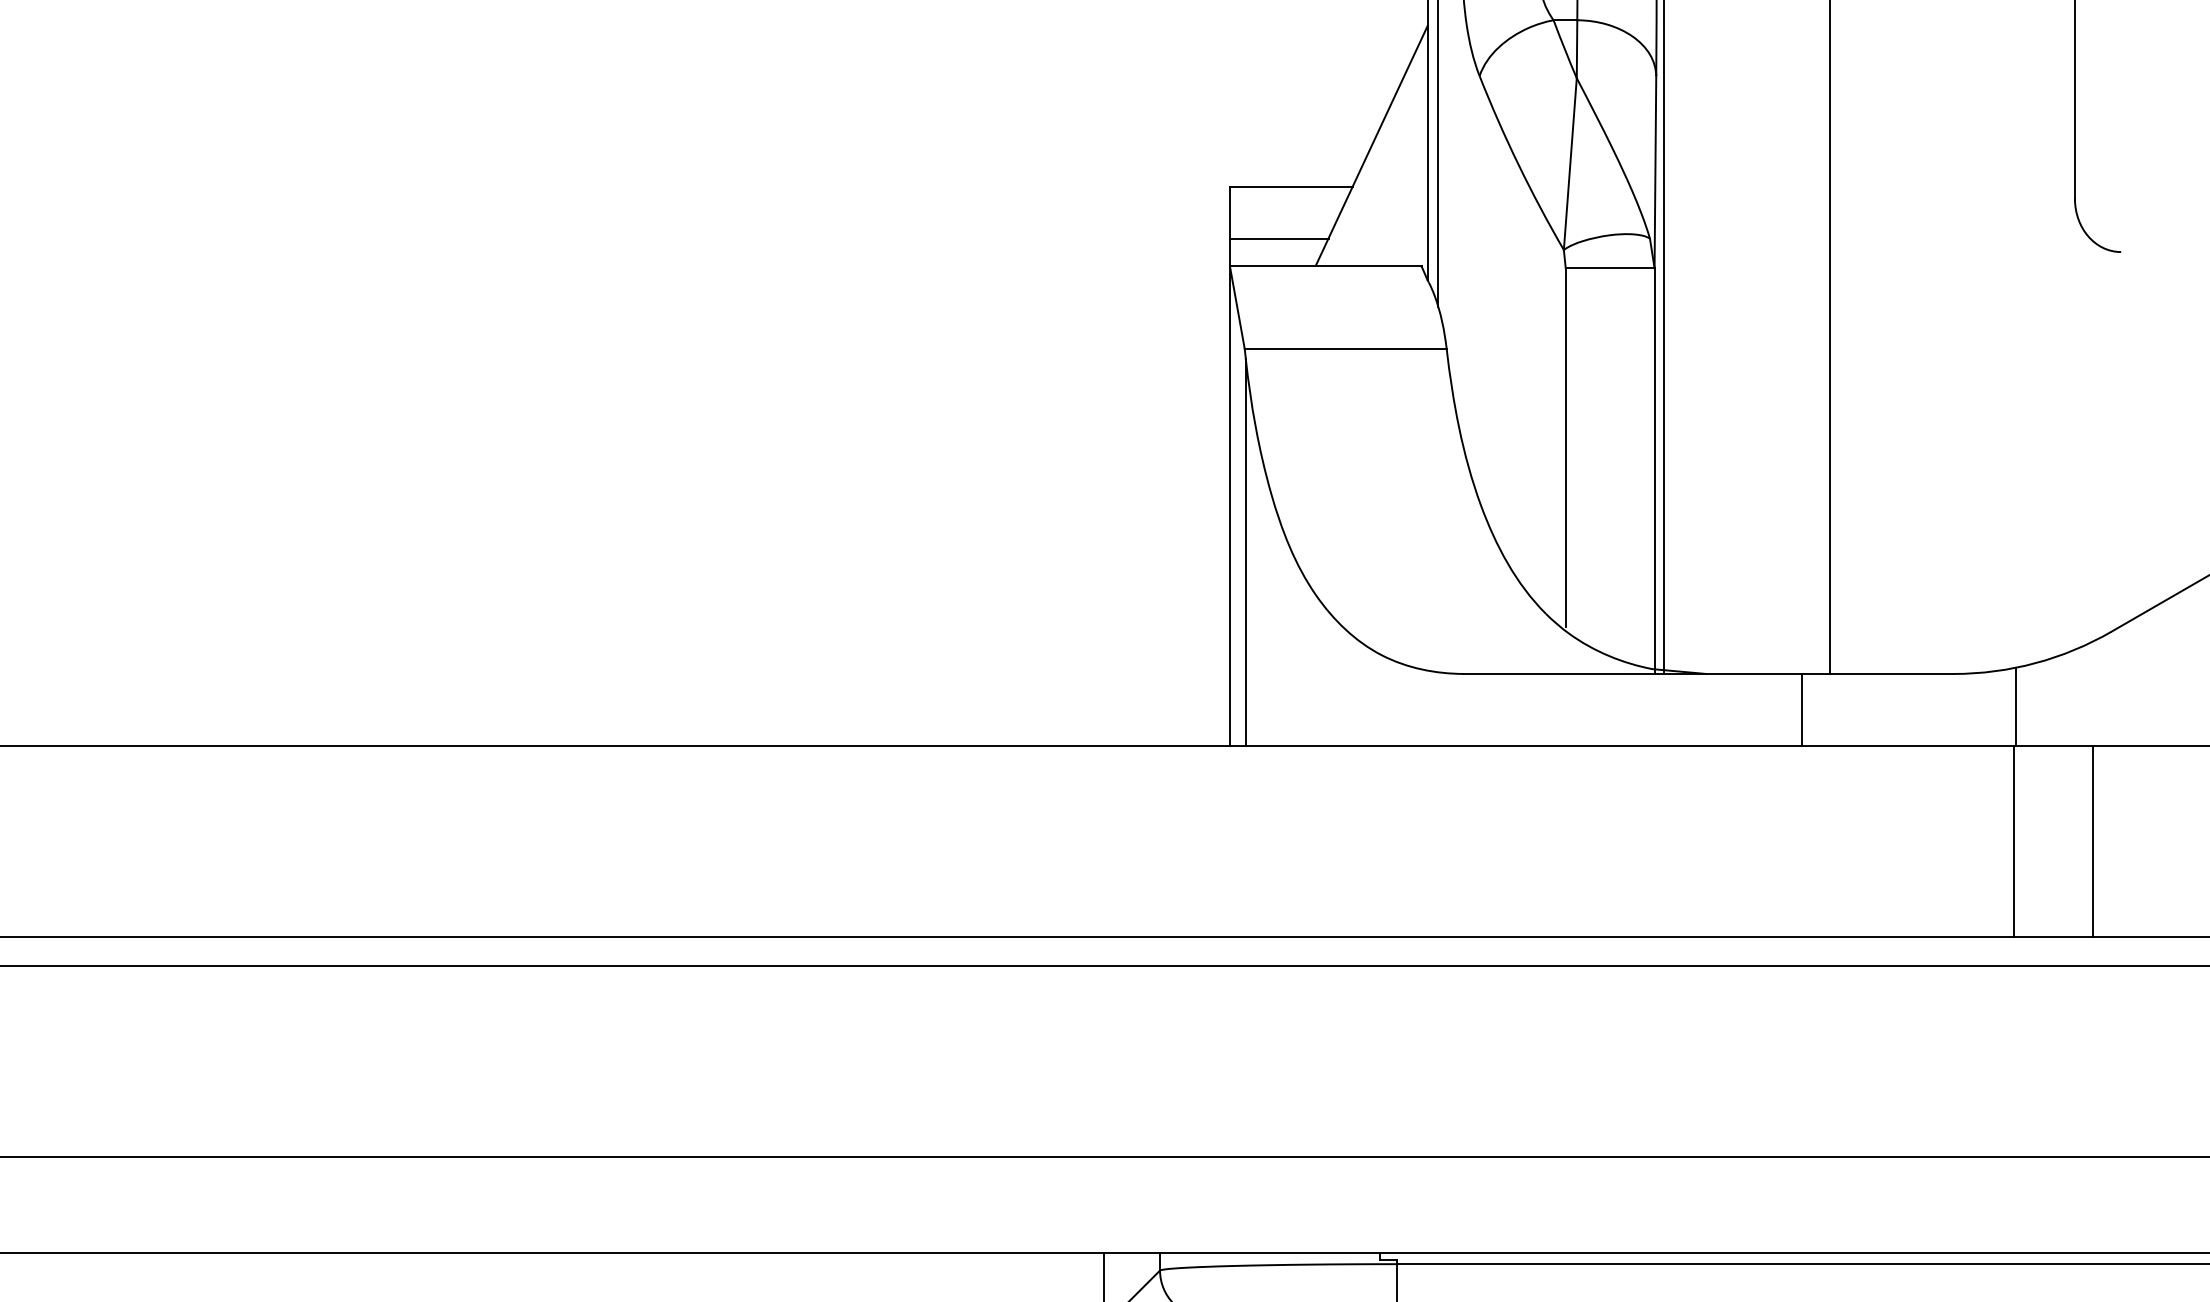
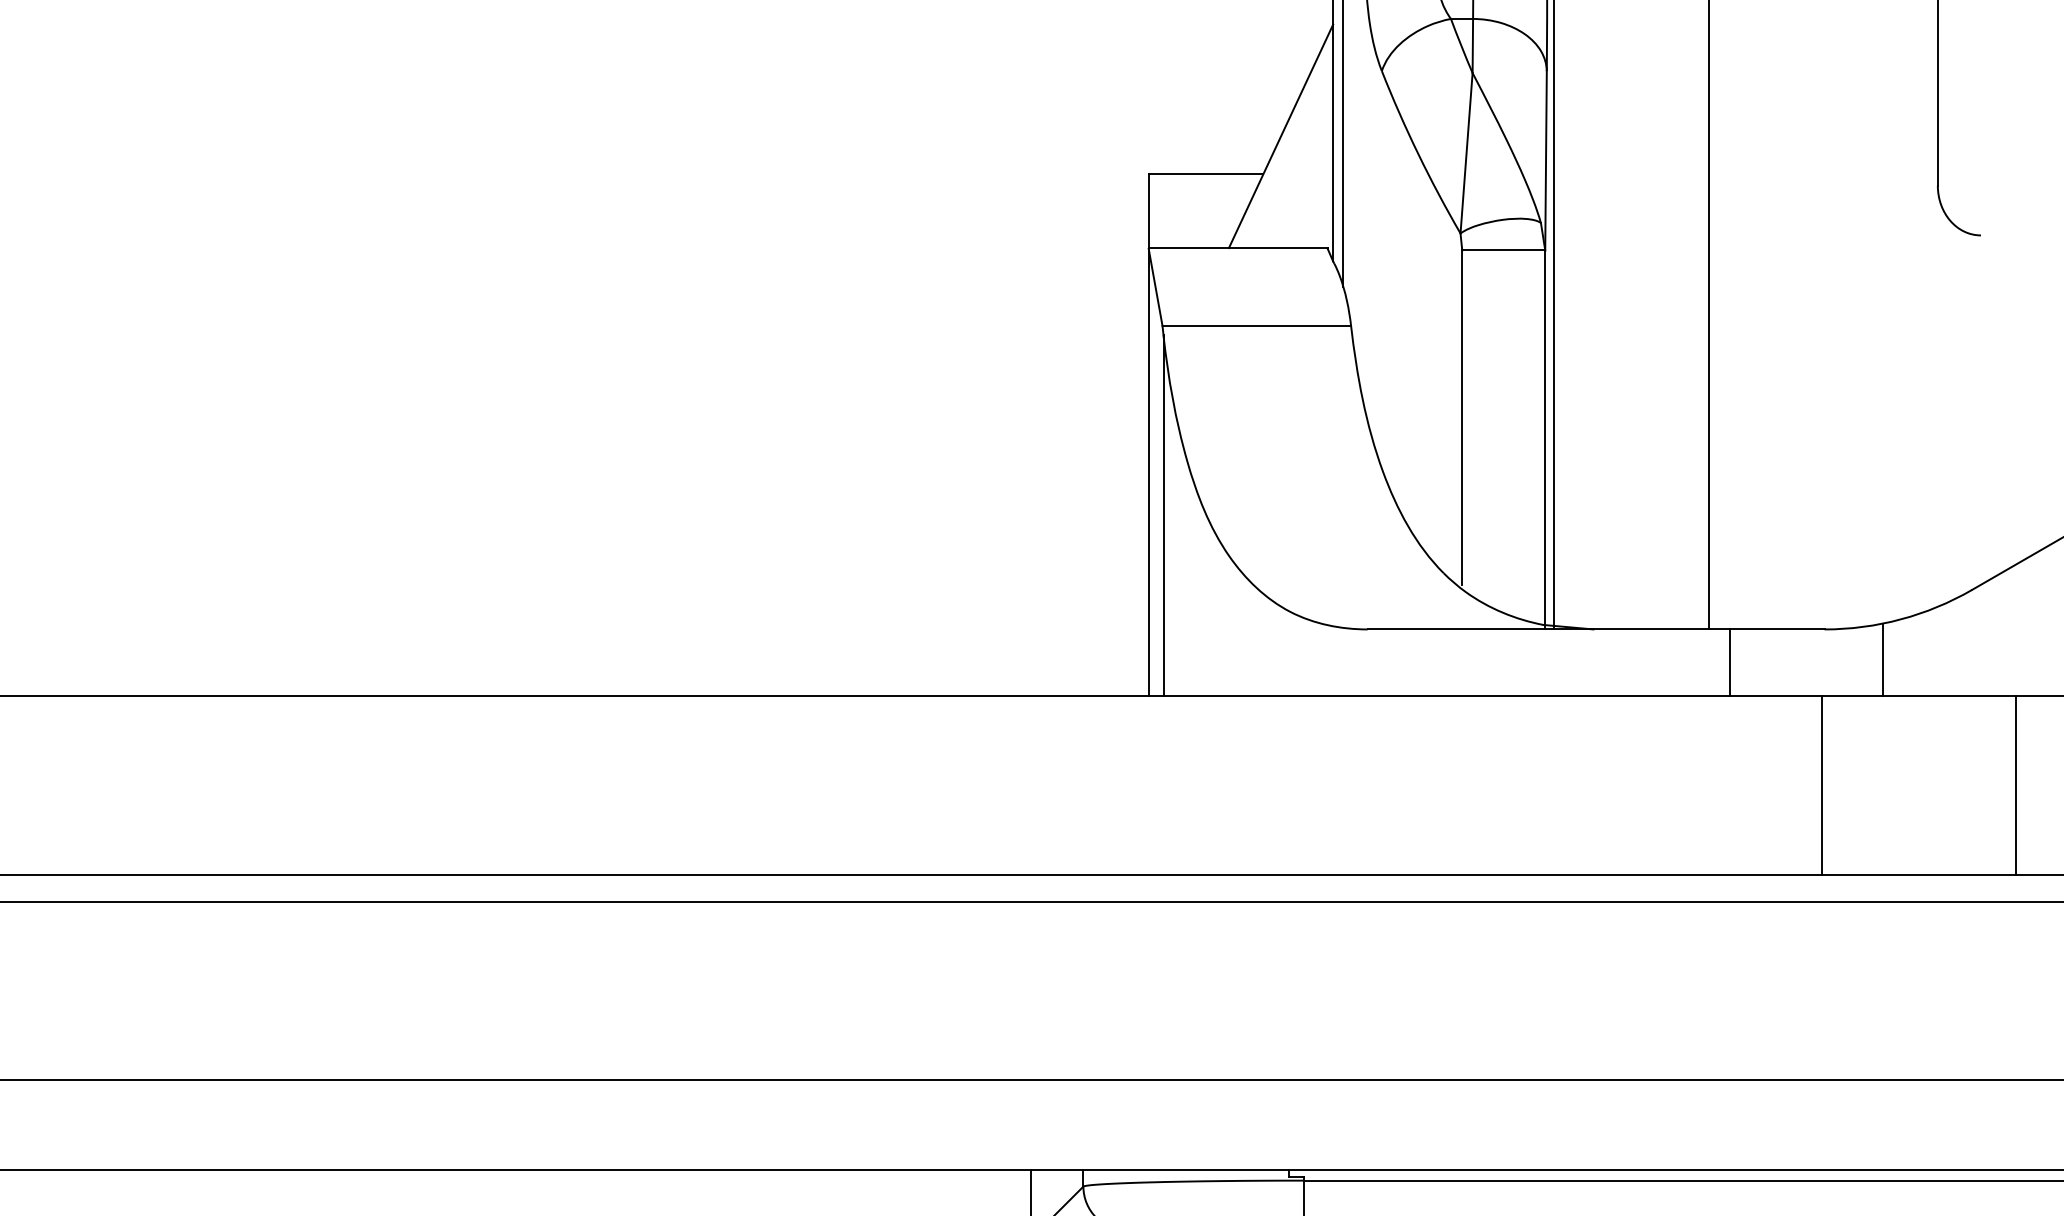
line: (1278, 238) -> (1194, 222), removed
line: (1802, 709) -> (1730, 662), moved
line: (2013, 841) -> (1821, 785), moved
line: (2092, 841) -> (2015, 785), moved

